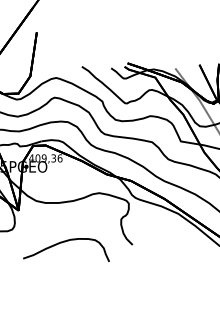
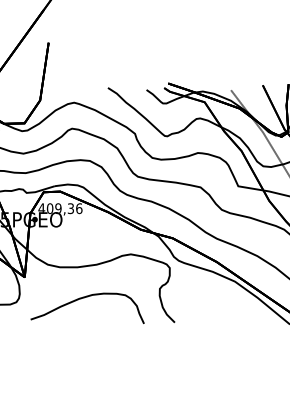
curve: (64, 242) -> (84, 298), moved

